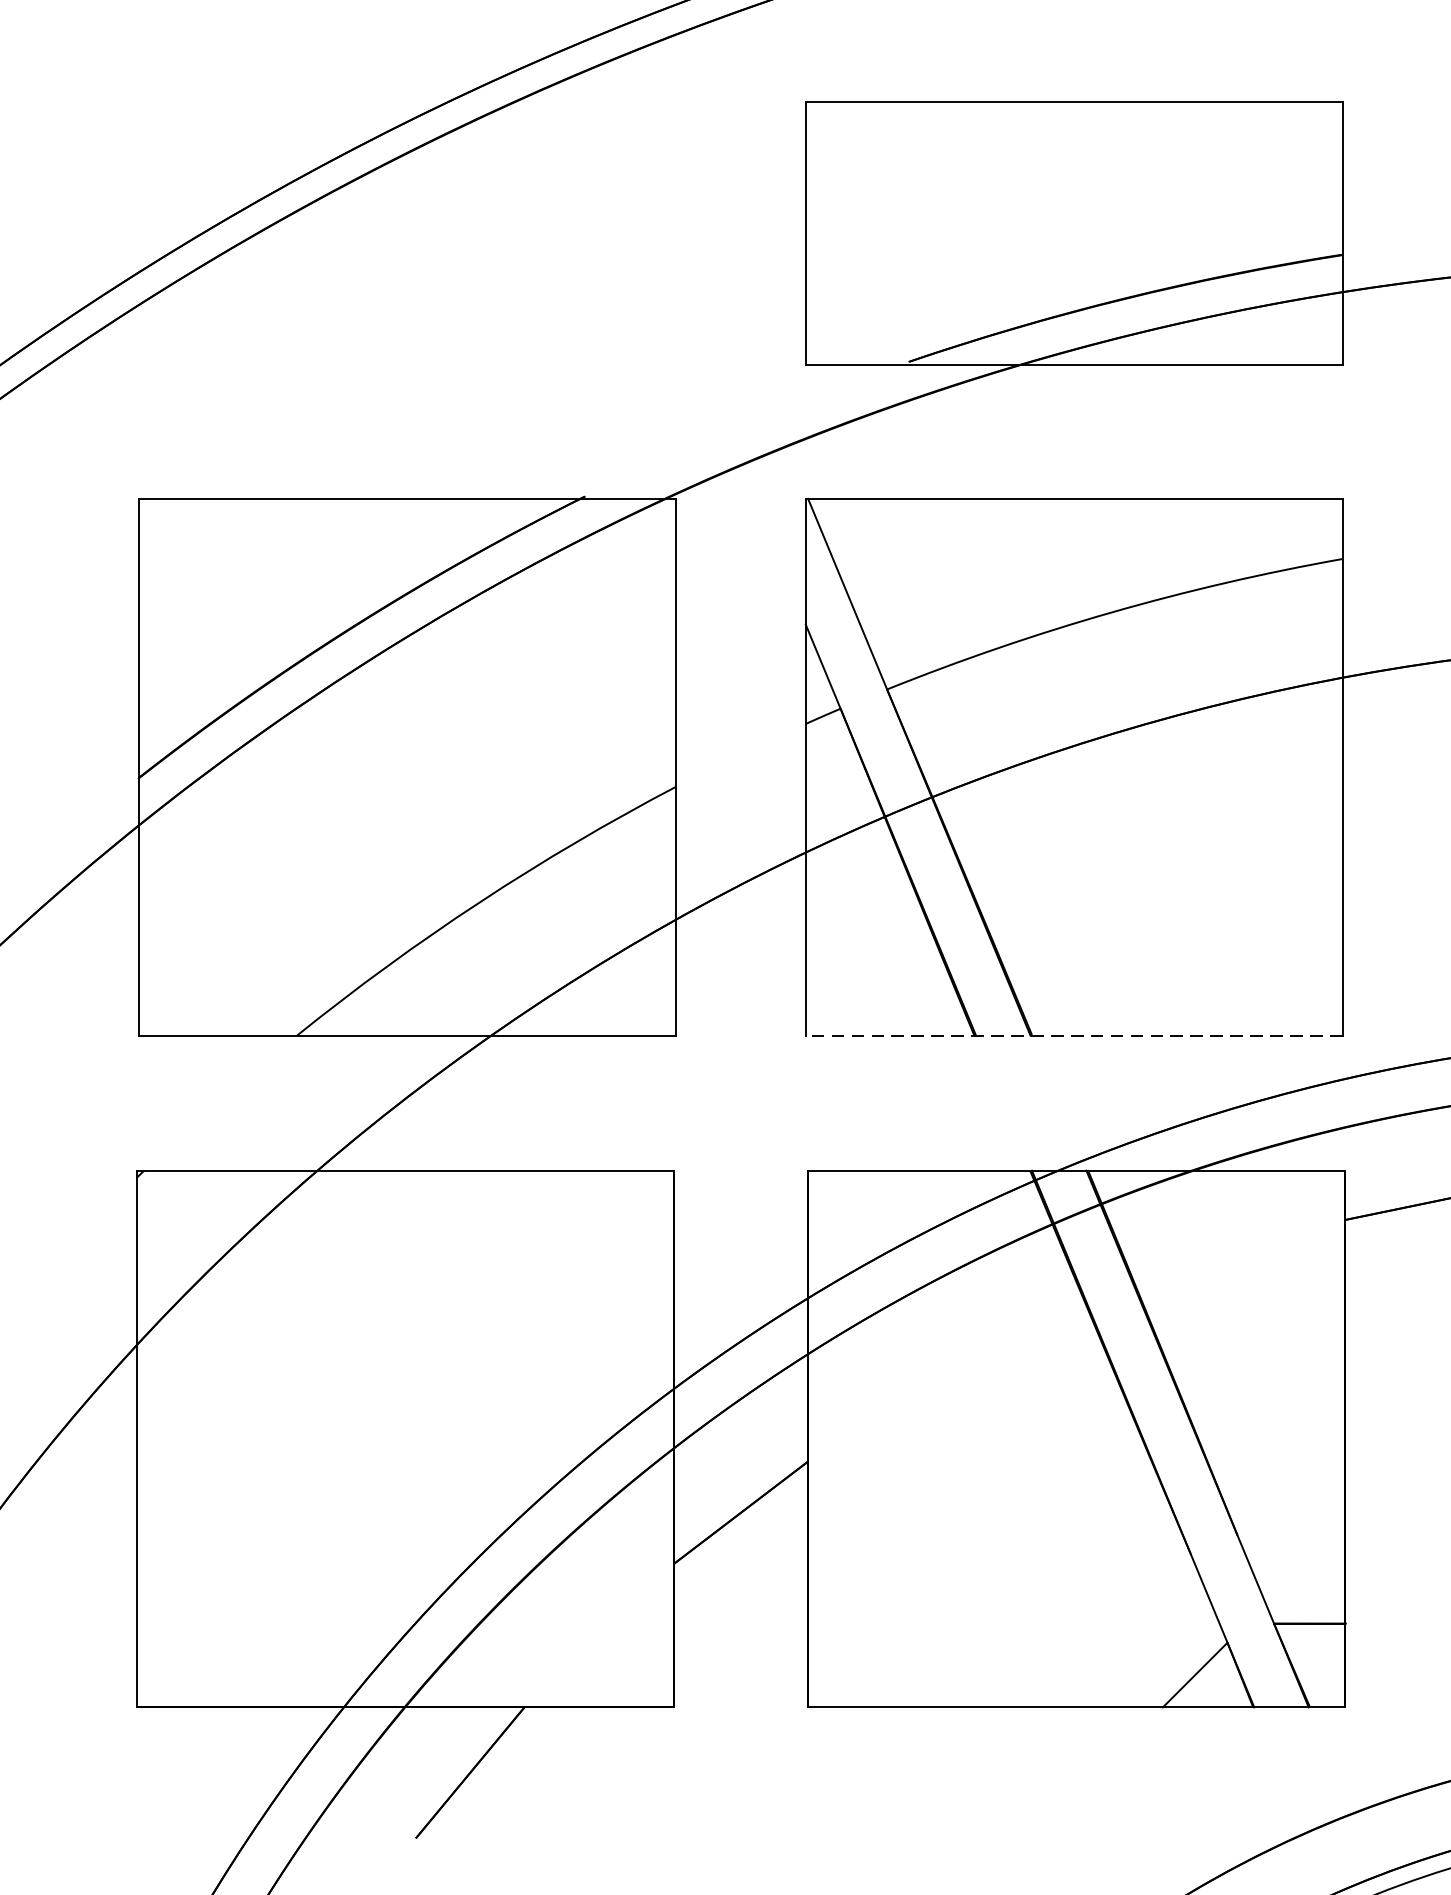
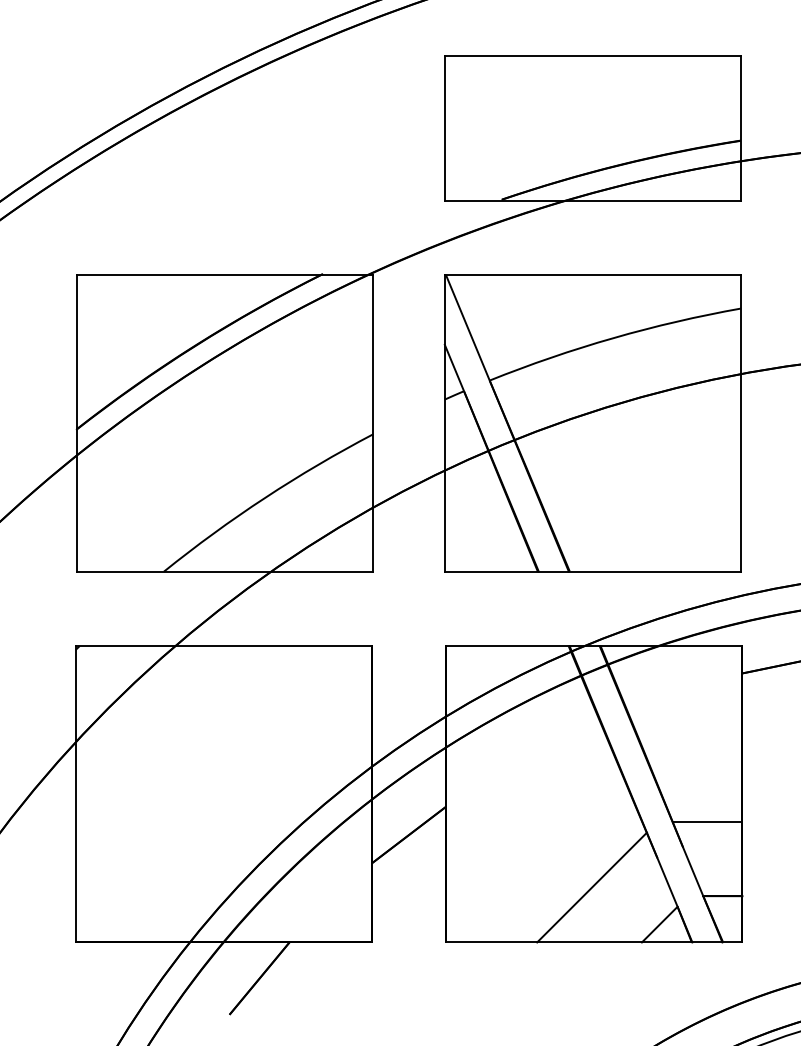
line: (1073, 1035) -> (592, 571), dashed -> solid
line: (1281, 1490) -> (707, 822), added
line: (1071, 1607) -> (591, 887), added

